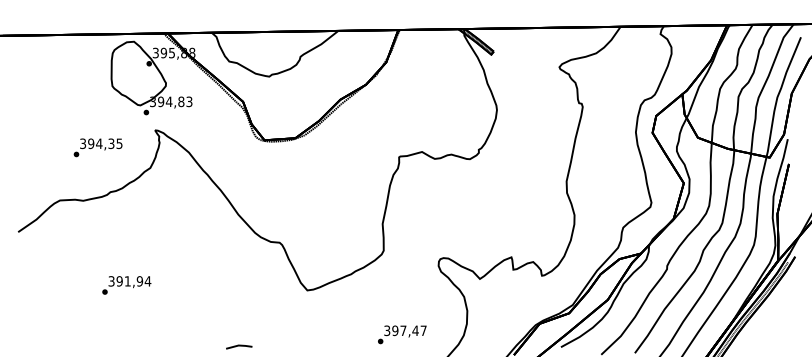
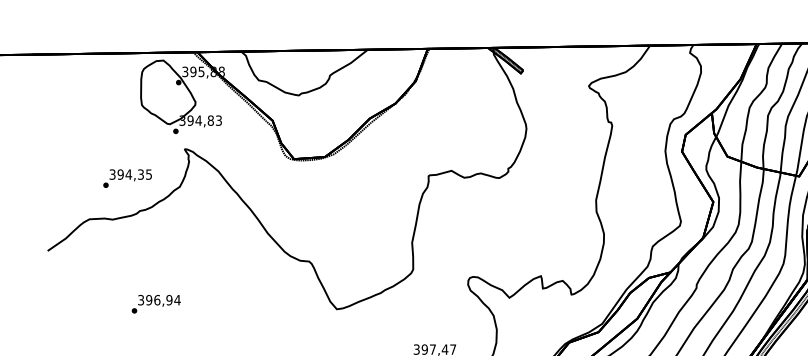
text: (97, 147) -> (127, 178), moved
text: (127, 281) -> (157, 300), 391,94 -> 396,94

